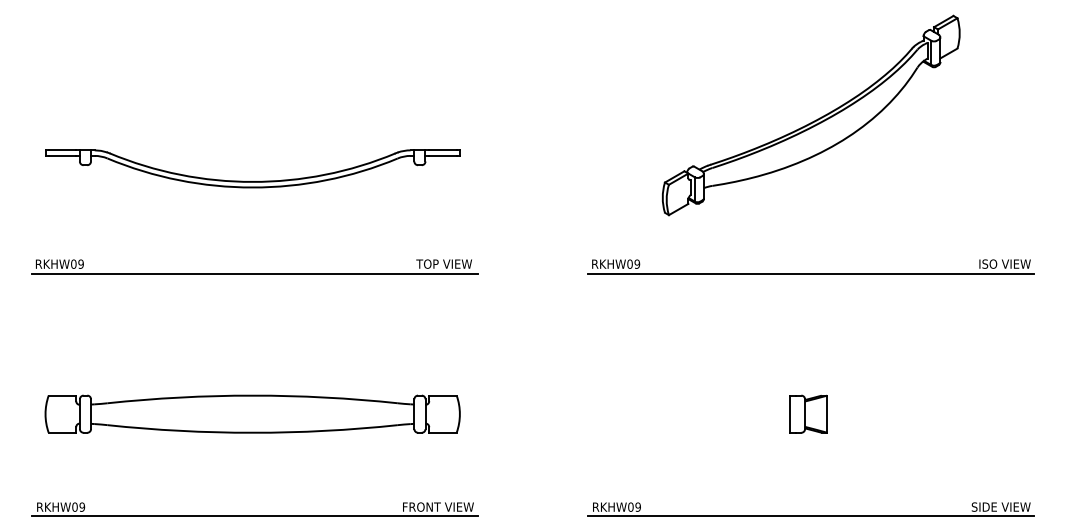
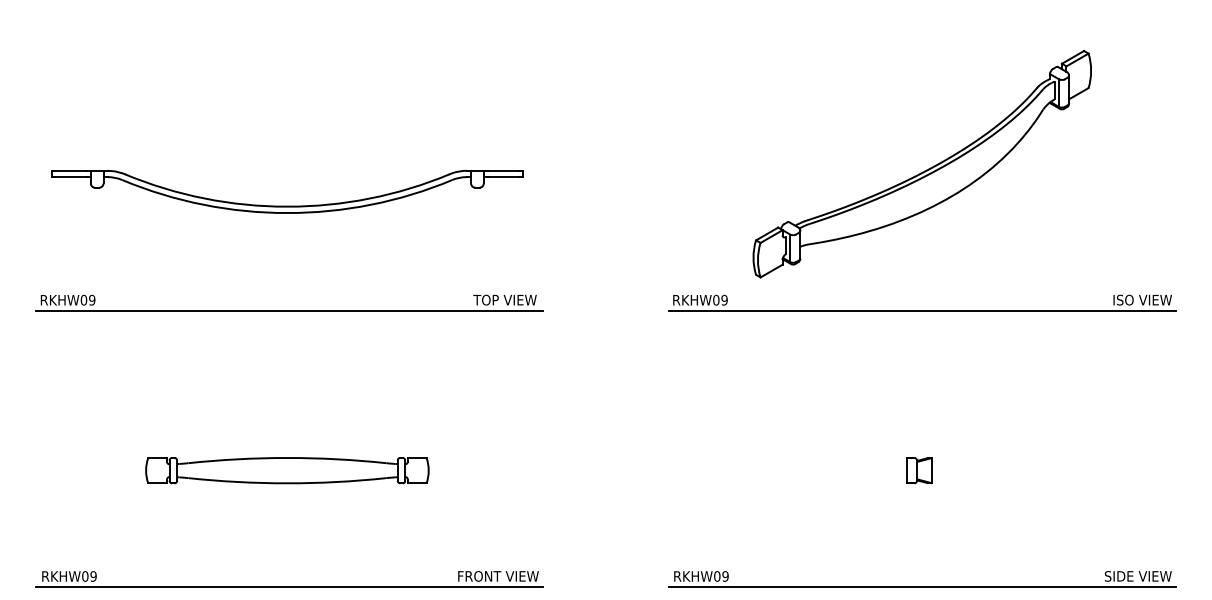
part: (813, 121) -> (924, 170), moved
part: (252, 413) -> (287, 470), size x0.6
part: (808, 413) -> (919, 470), size x0.6

